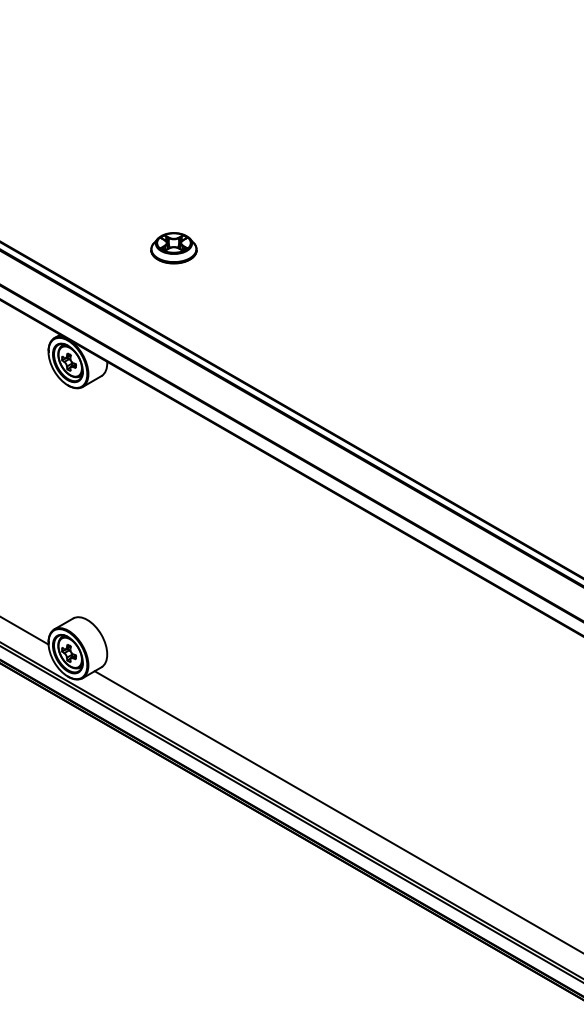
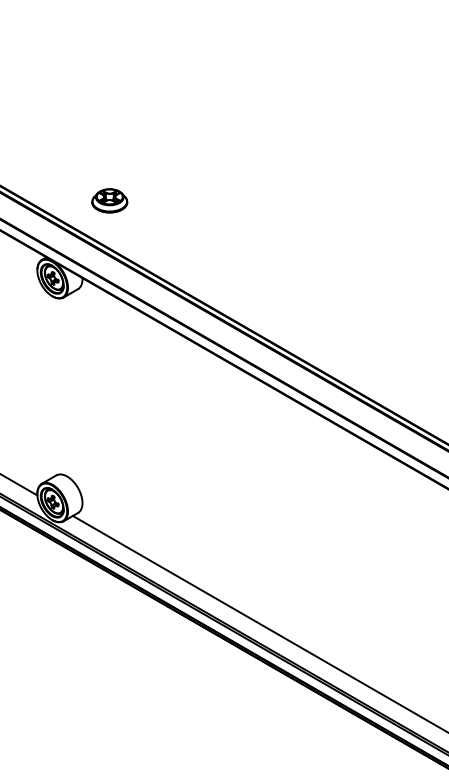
part: (173, 247) -> (109, 200), moved

